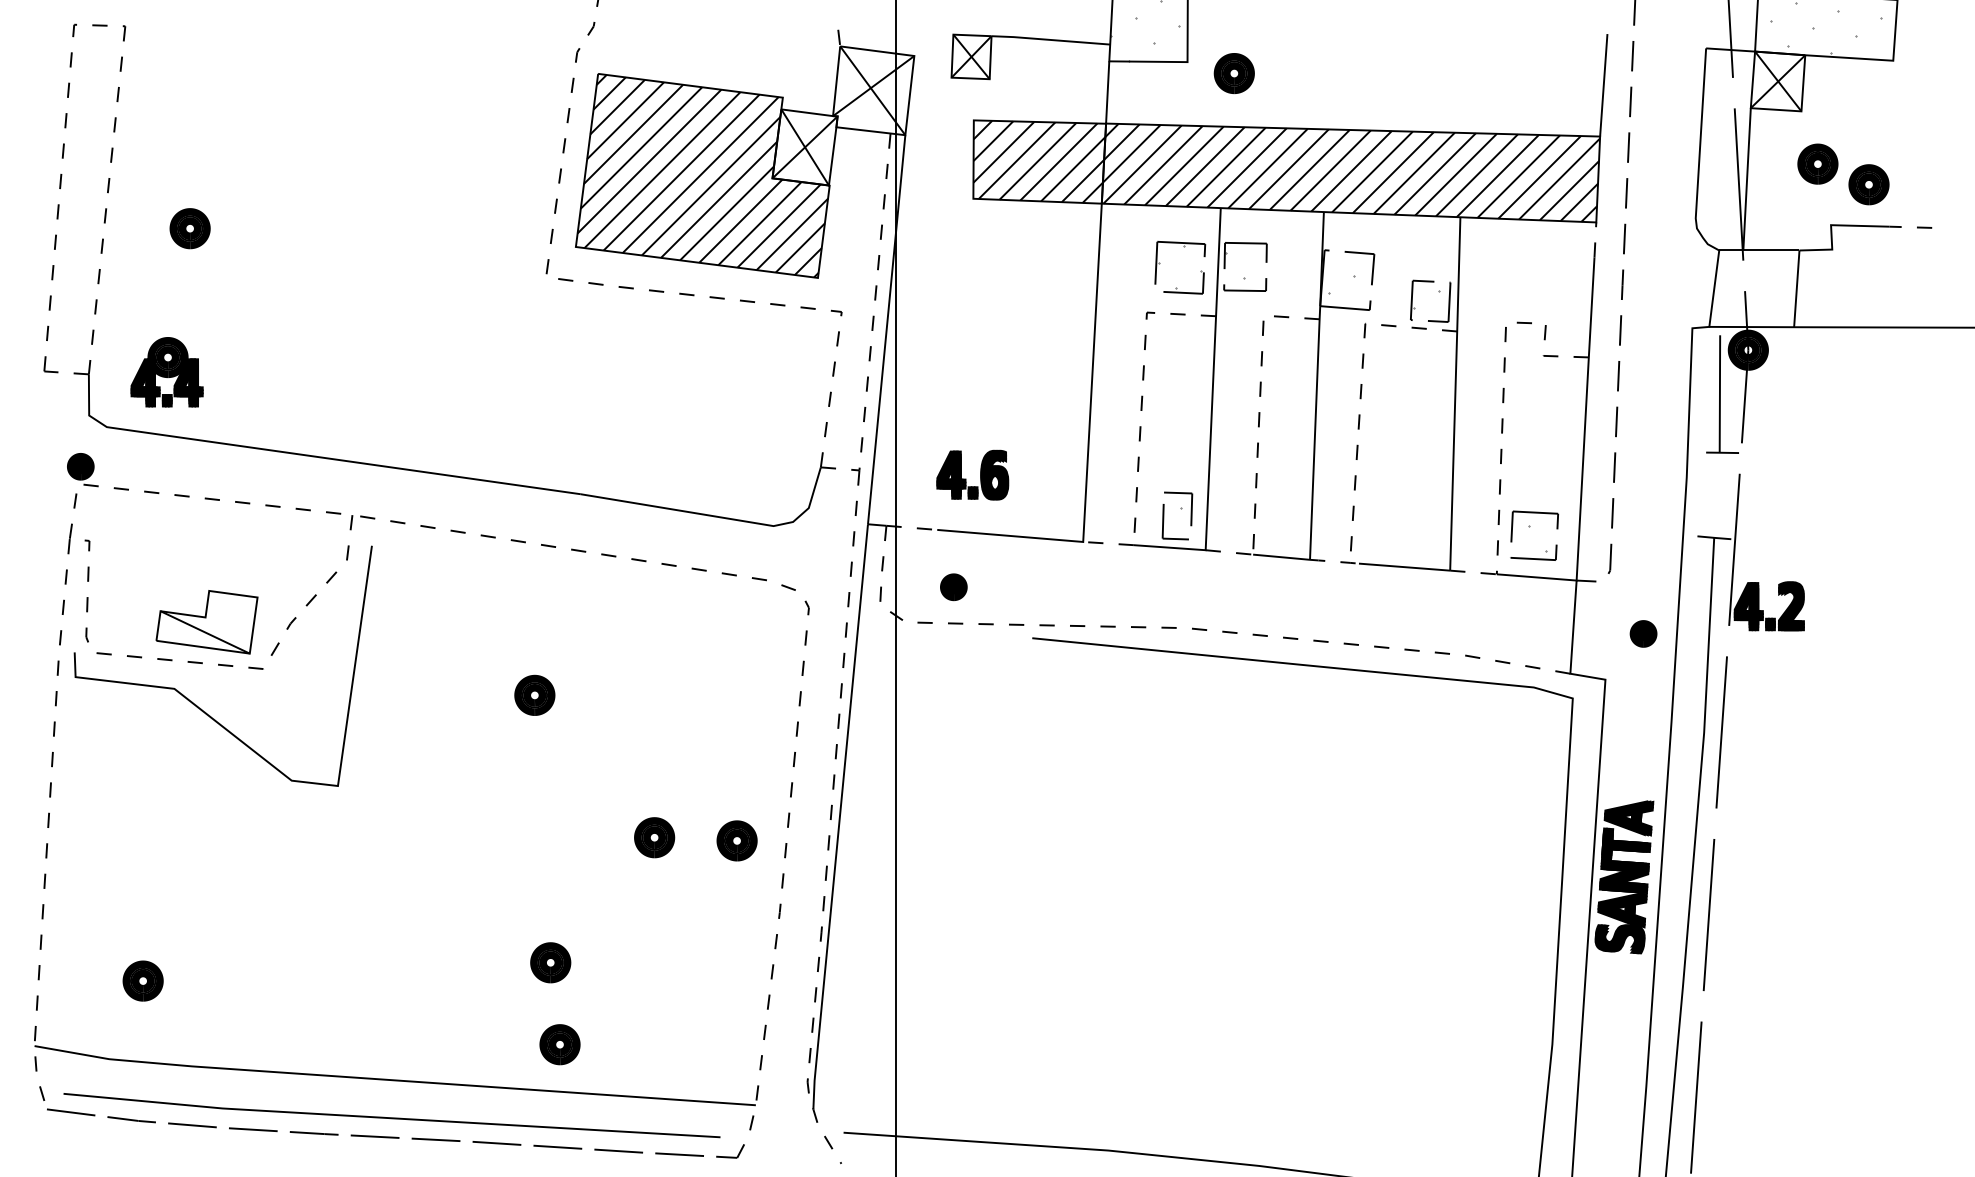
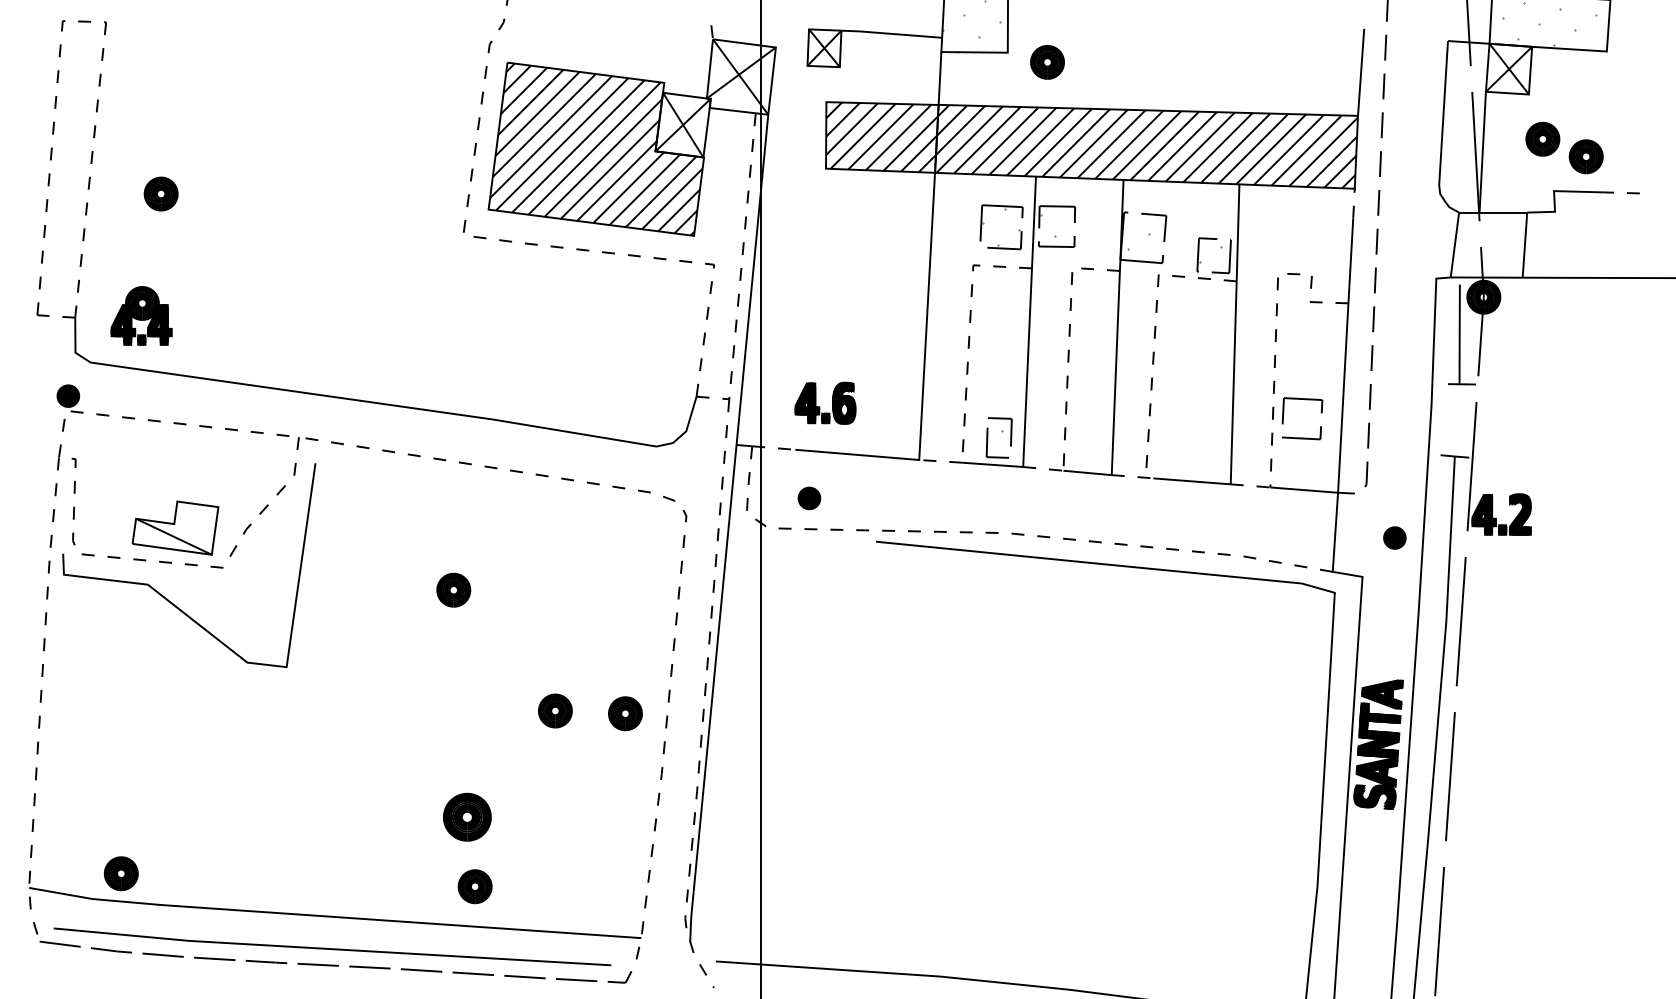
part: (1528, 527) -> (1297, 411), moved
part: (549, 961) -> (466, 816), size x1.4
part: (142, 980) -> (120, 873), moved

